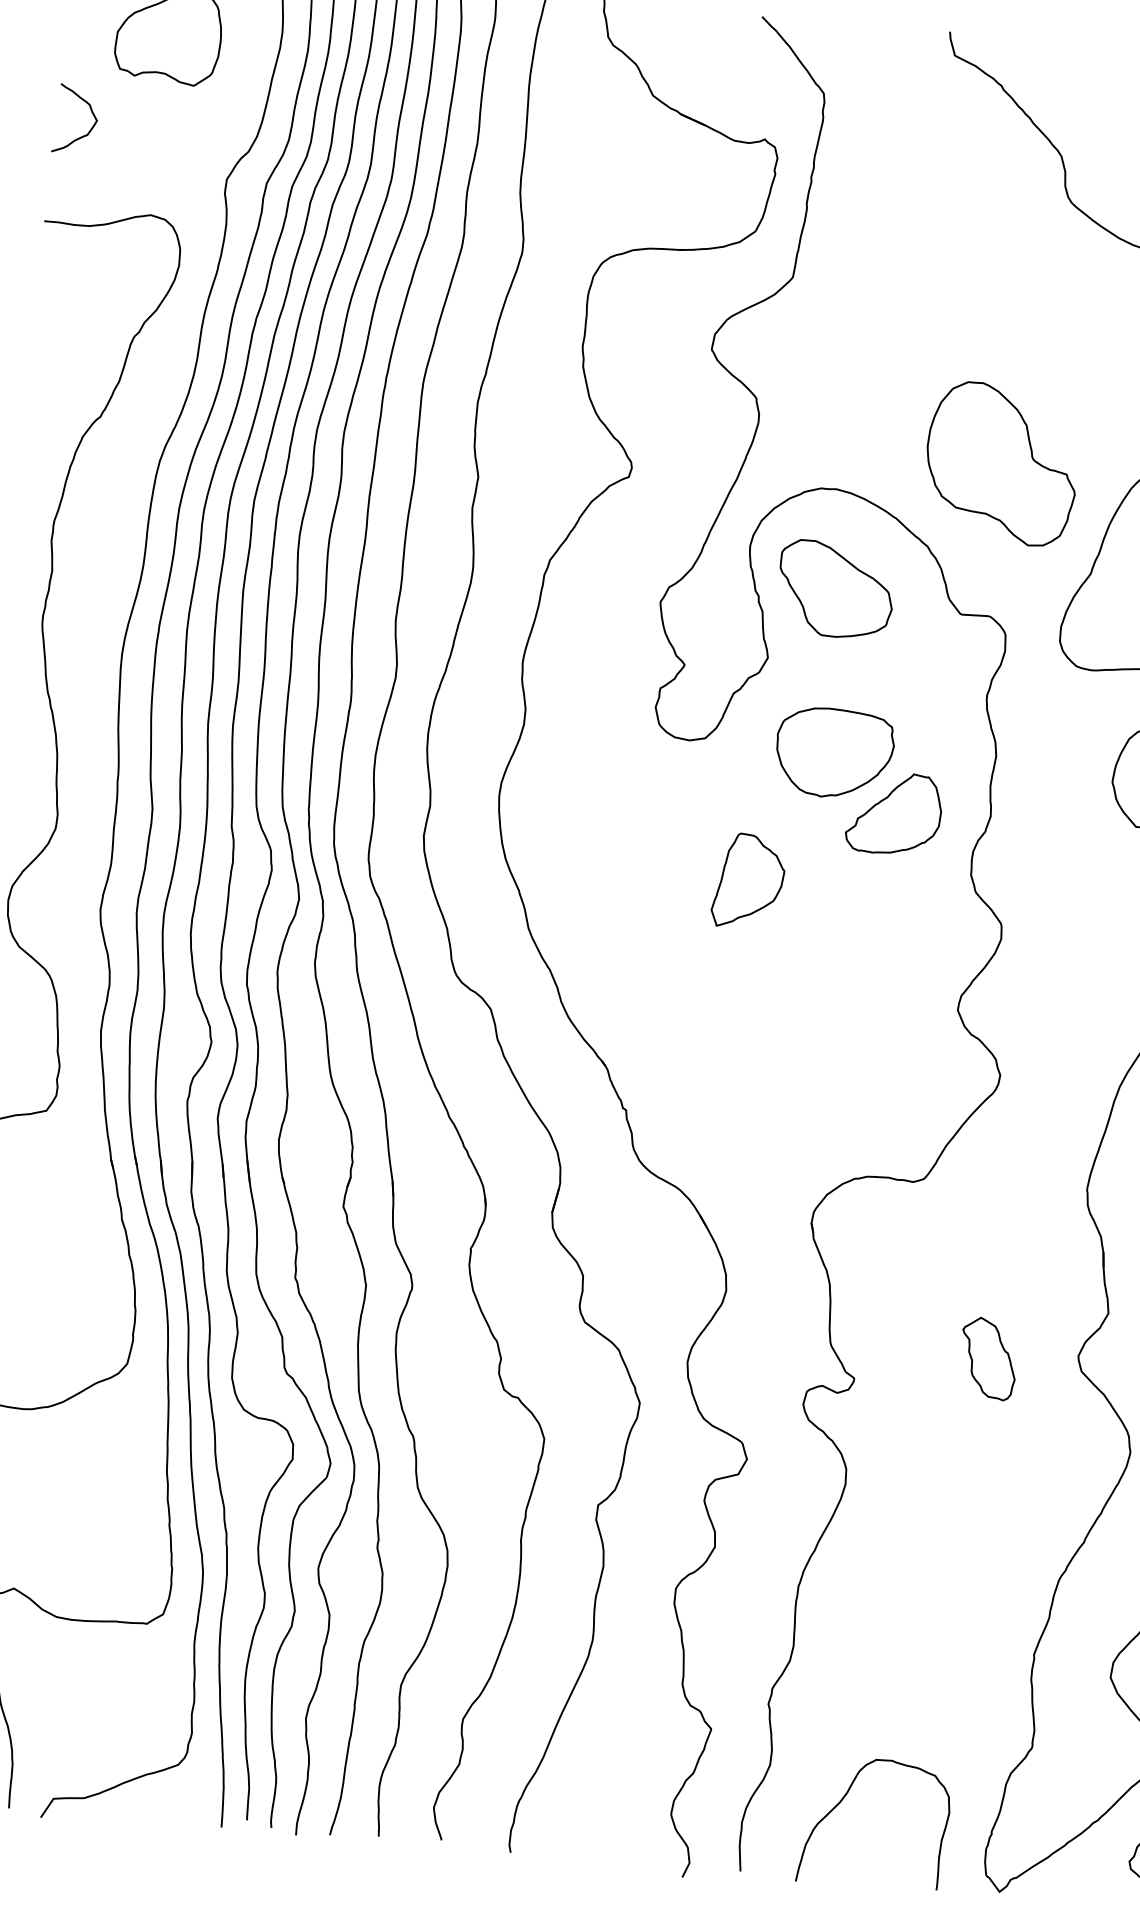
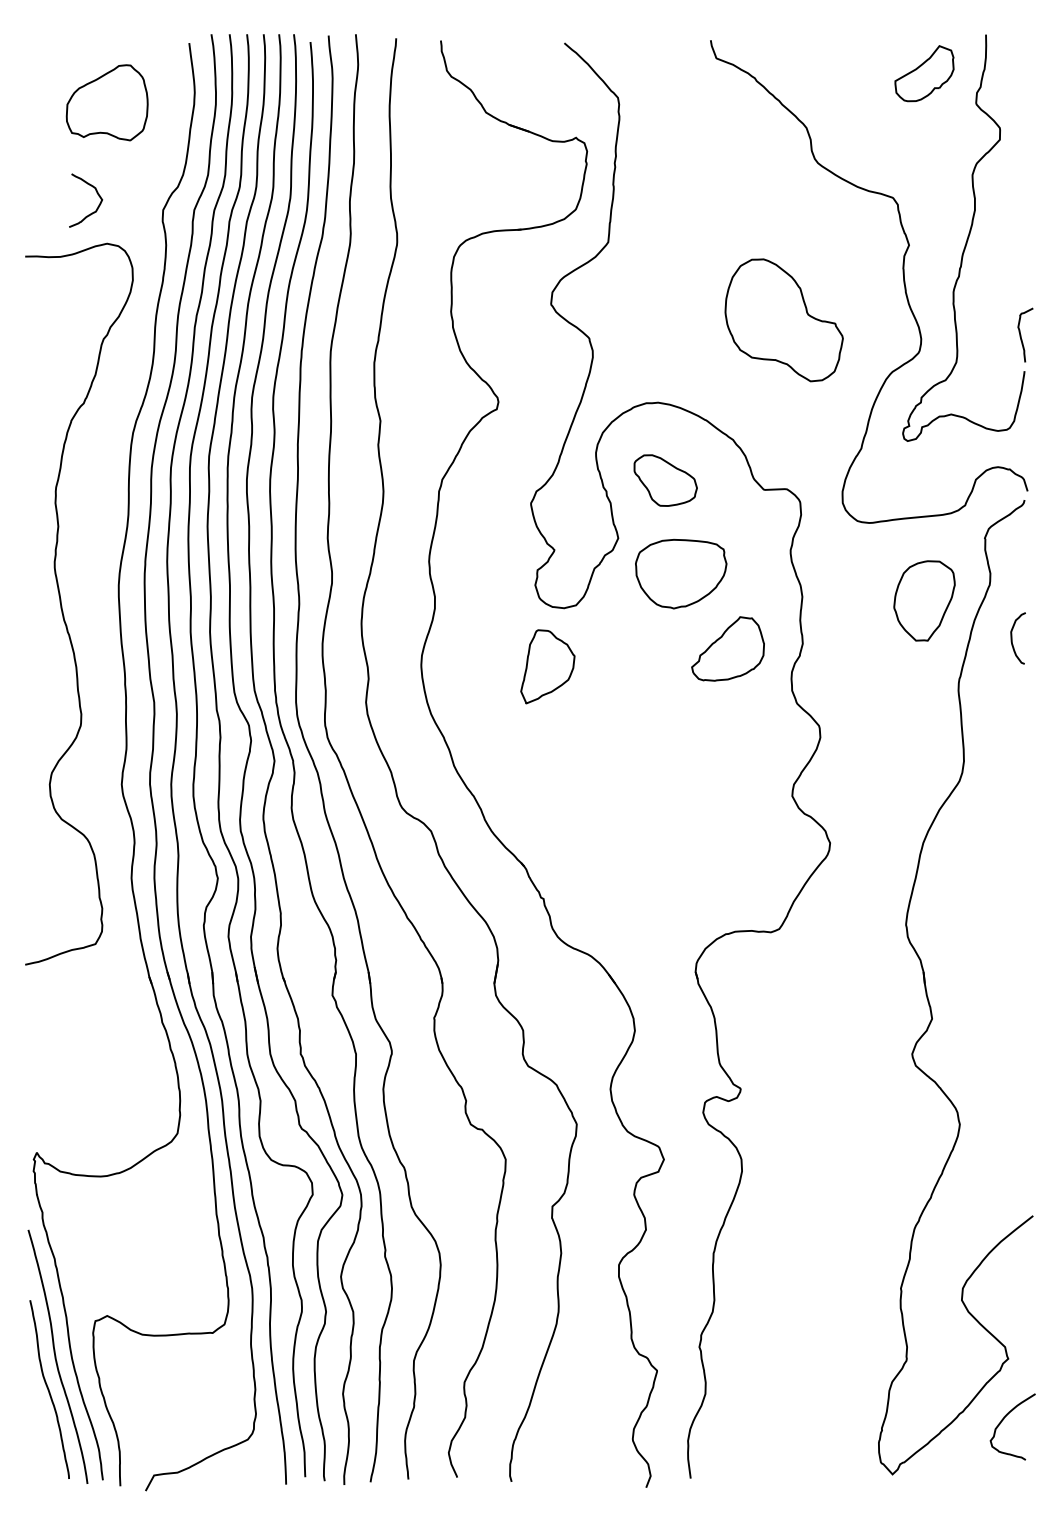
curve: (90, 111) -> (96, 193), moved
part: (1000, 464) -> (783, 320), moved
part: (835, 589) -> (665, 480), size x0.7
part: (835, 752) -> (681, 573), moved
part: (748, 881) -> (547, 666), moved
part: (987, 1359) -> (842, 1063), removed
curve: (842, 1801) -> (764, 1416), removed

